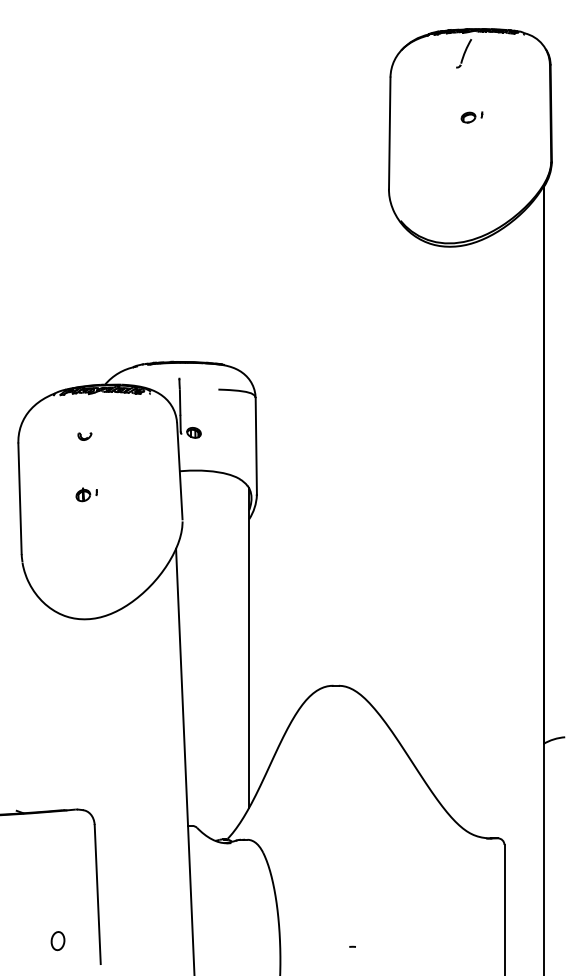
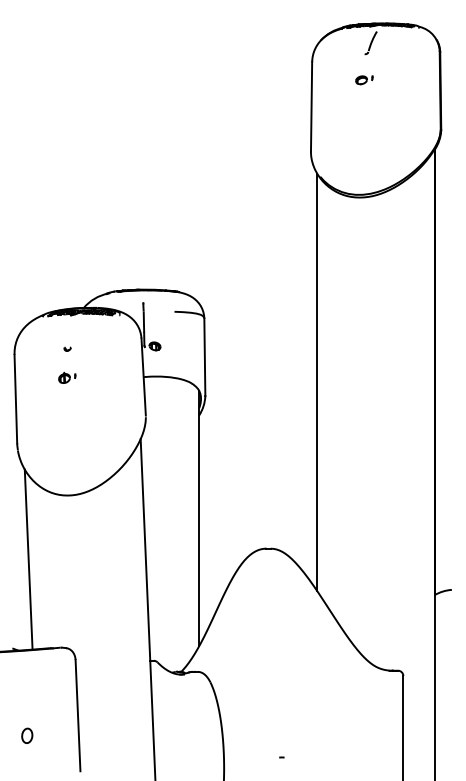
part: (472, 117) -> (364, 80), moved
part: (84, 435) -> (67, 348), size x0.62
line: (397, 477) -> (317, 382), added
part: (87, 494) -> (67, 377), moved
line: (35, 699) -> (28, 559), added
part: (58, 940) -> (27, 735), moved

